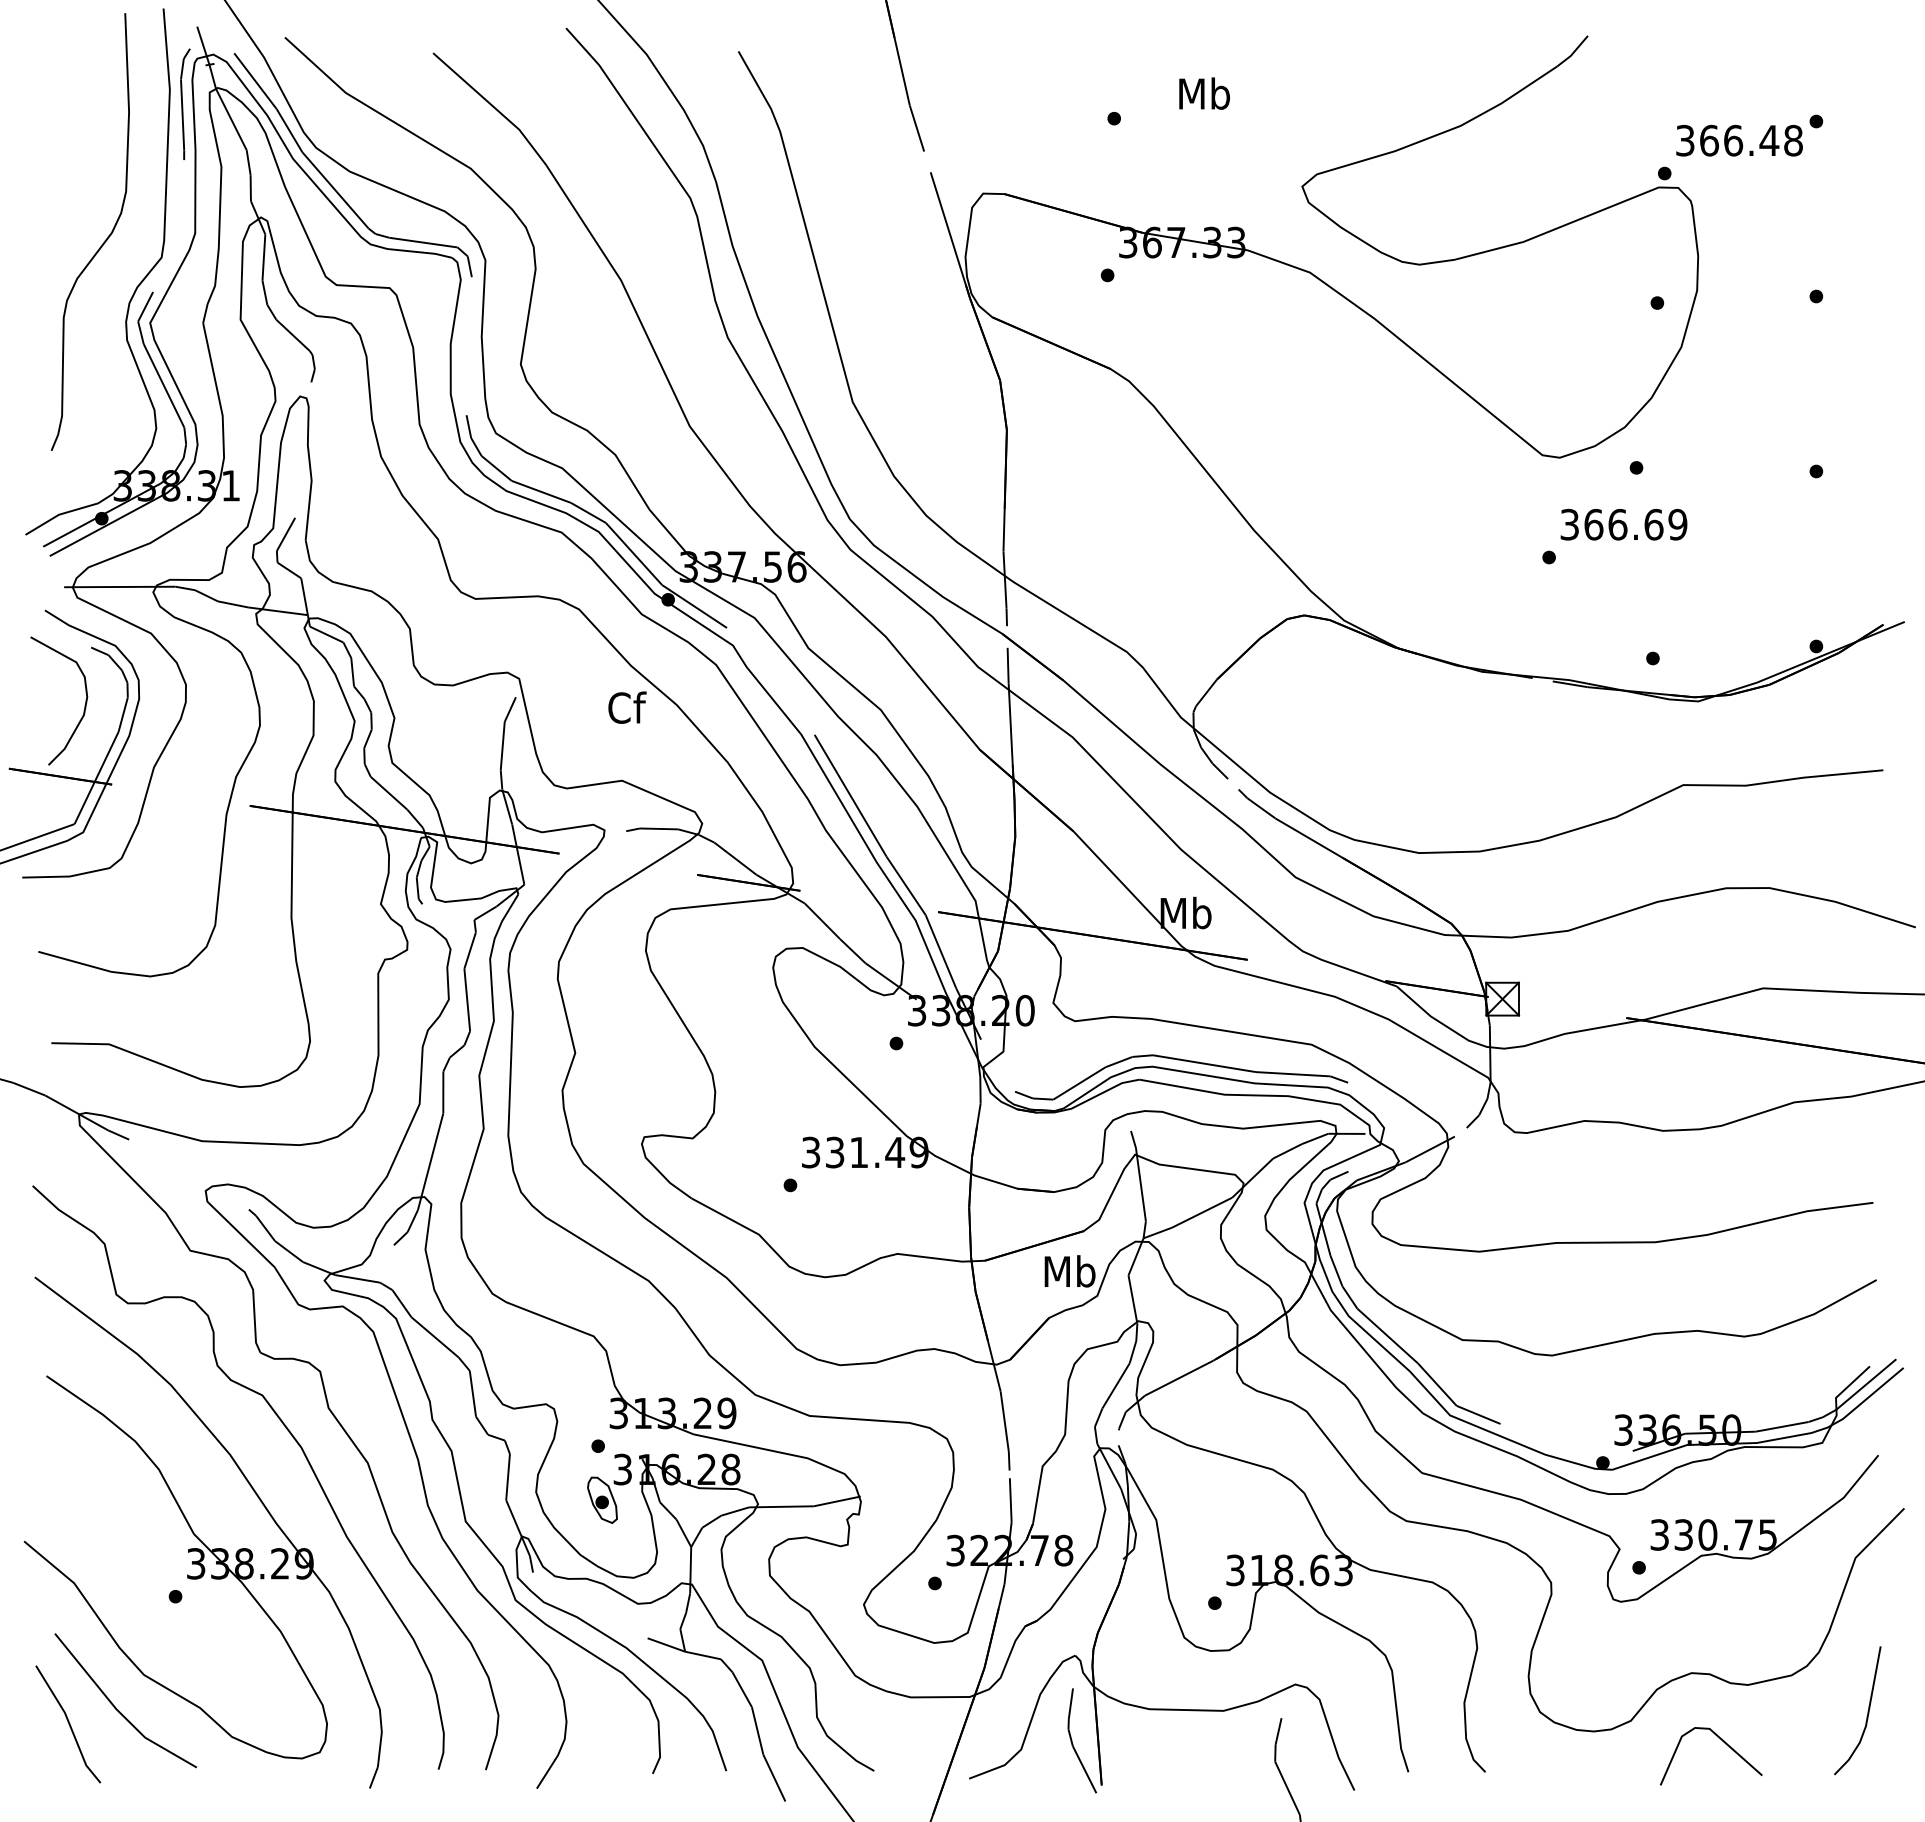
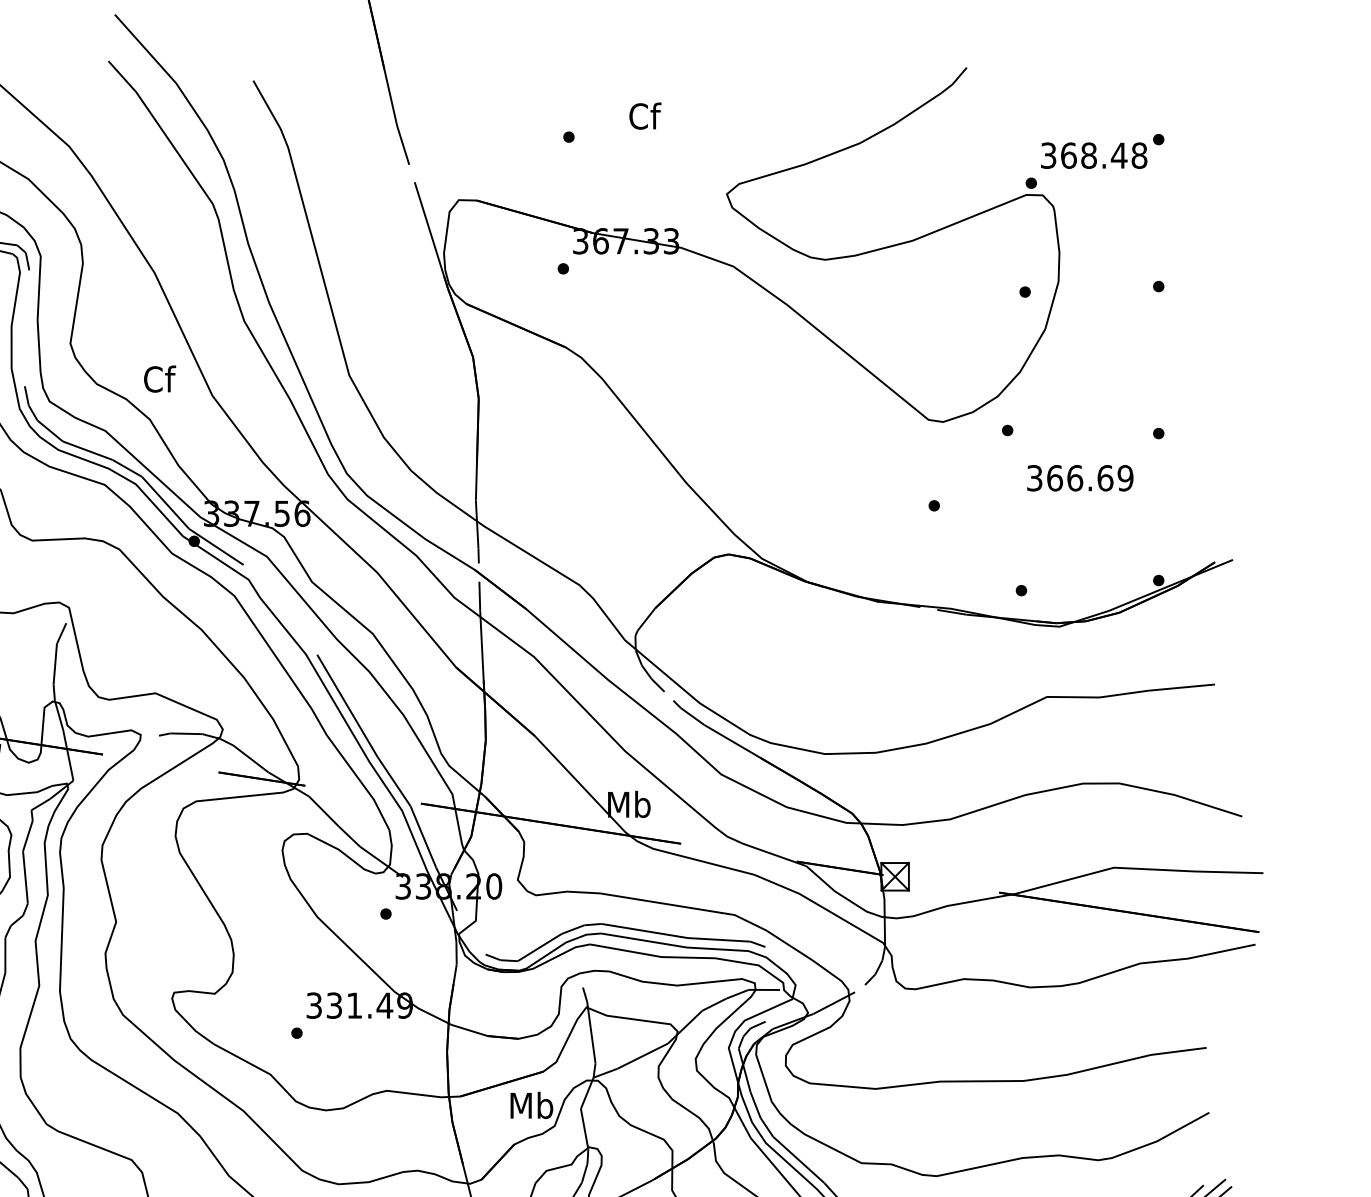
text: (1204, 93) -> (644, 116), Mb -> Cf
text: (1733, 140) -> (1089, 155), 366.48 -> 368.48
text: (1623, 524) -> (1079, 478), moved
text: (627, 707) -> (160, 378), moved

